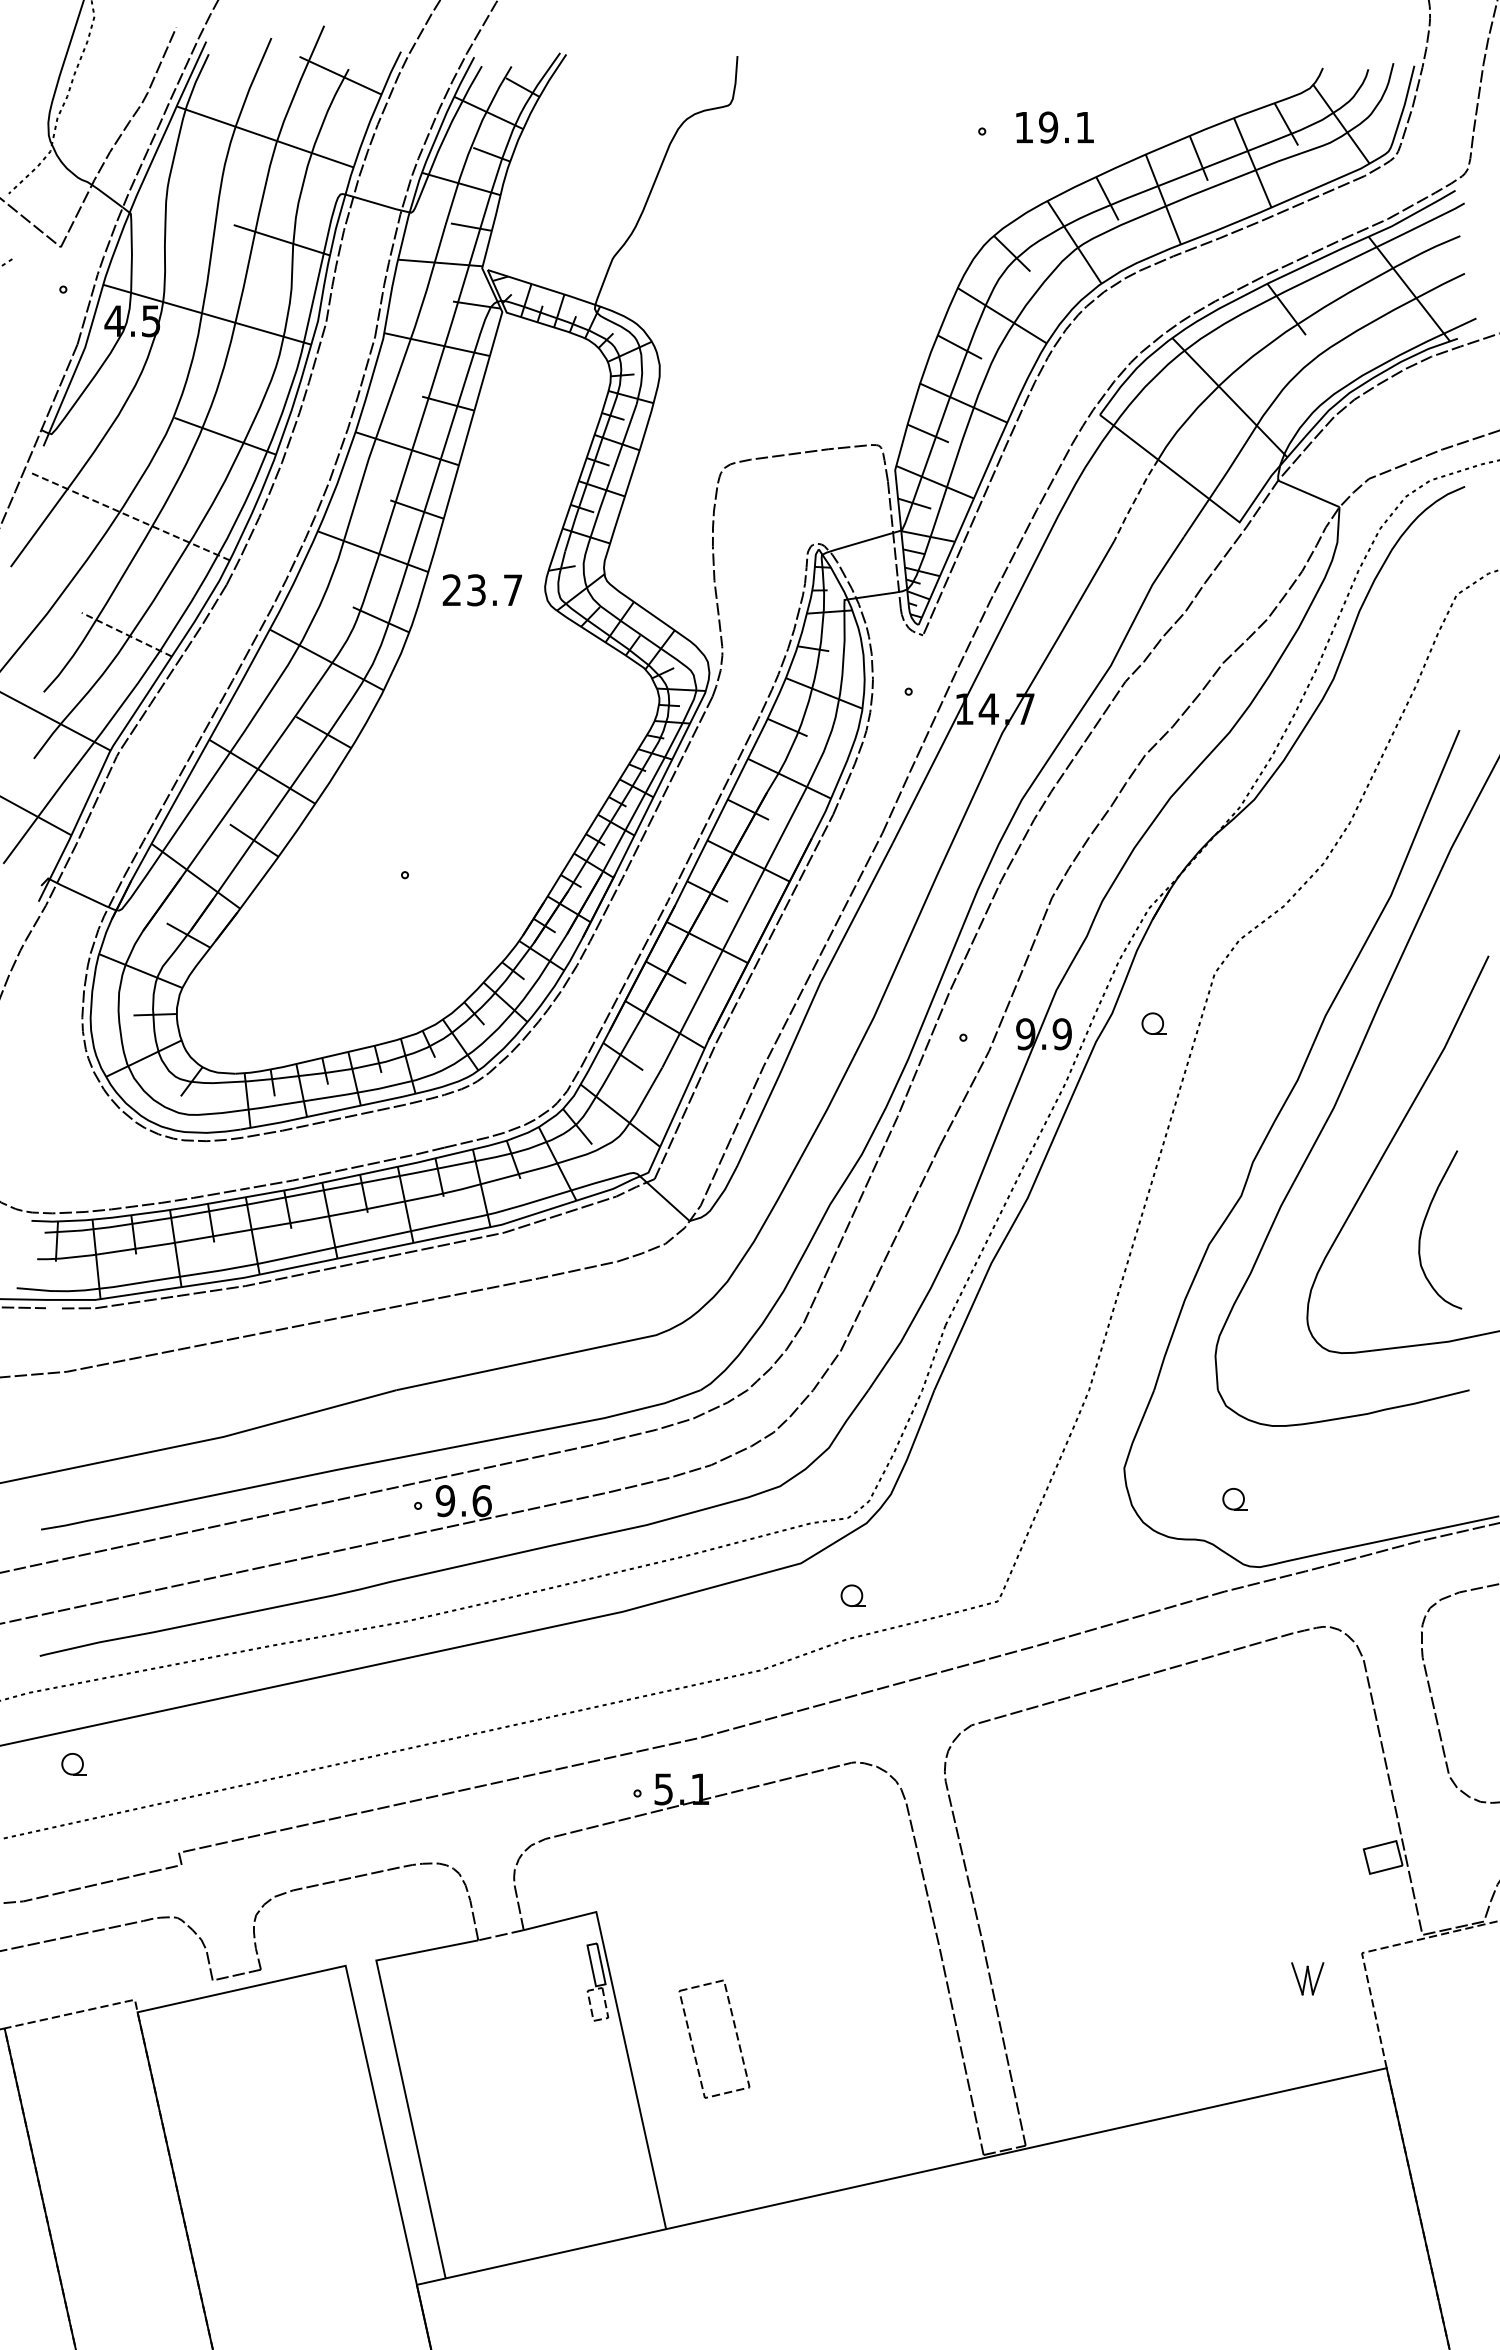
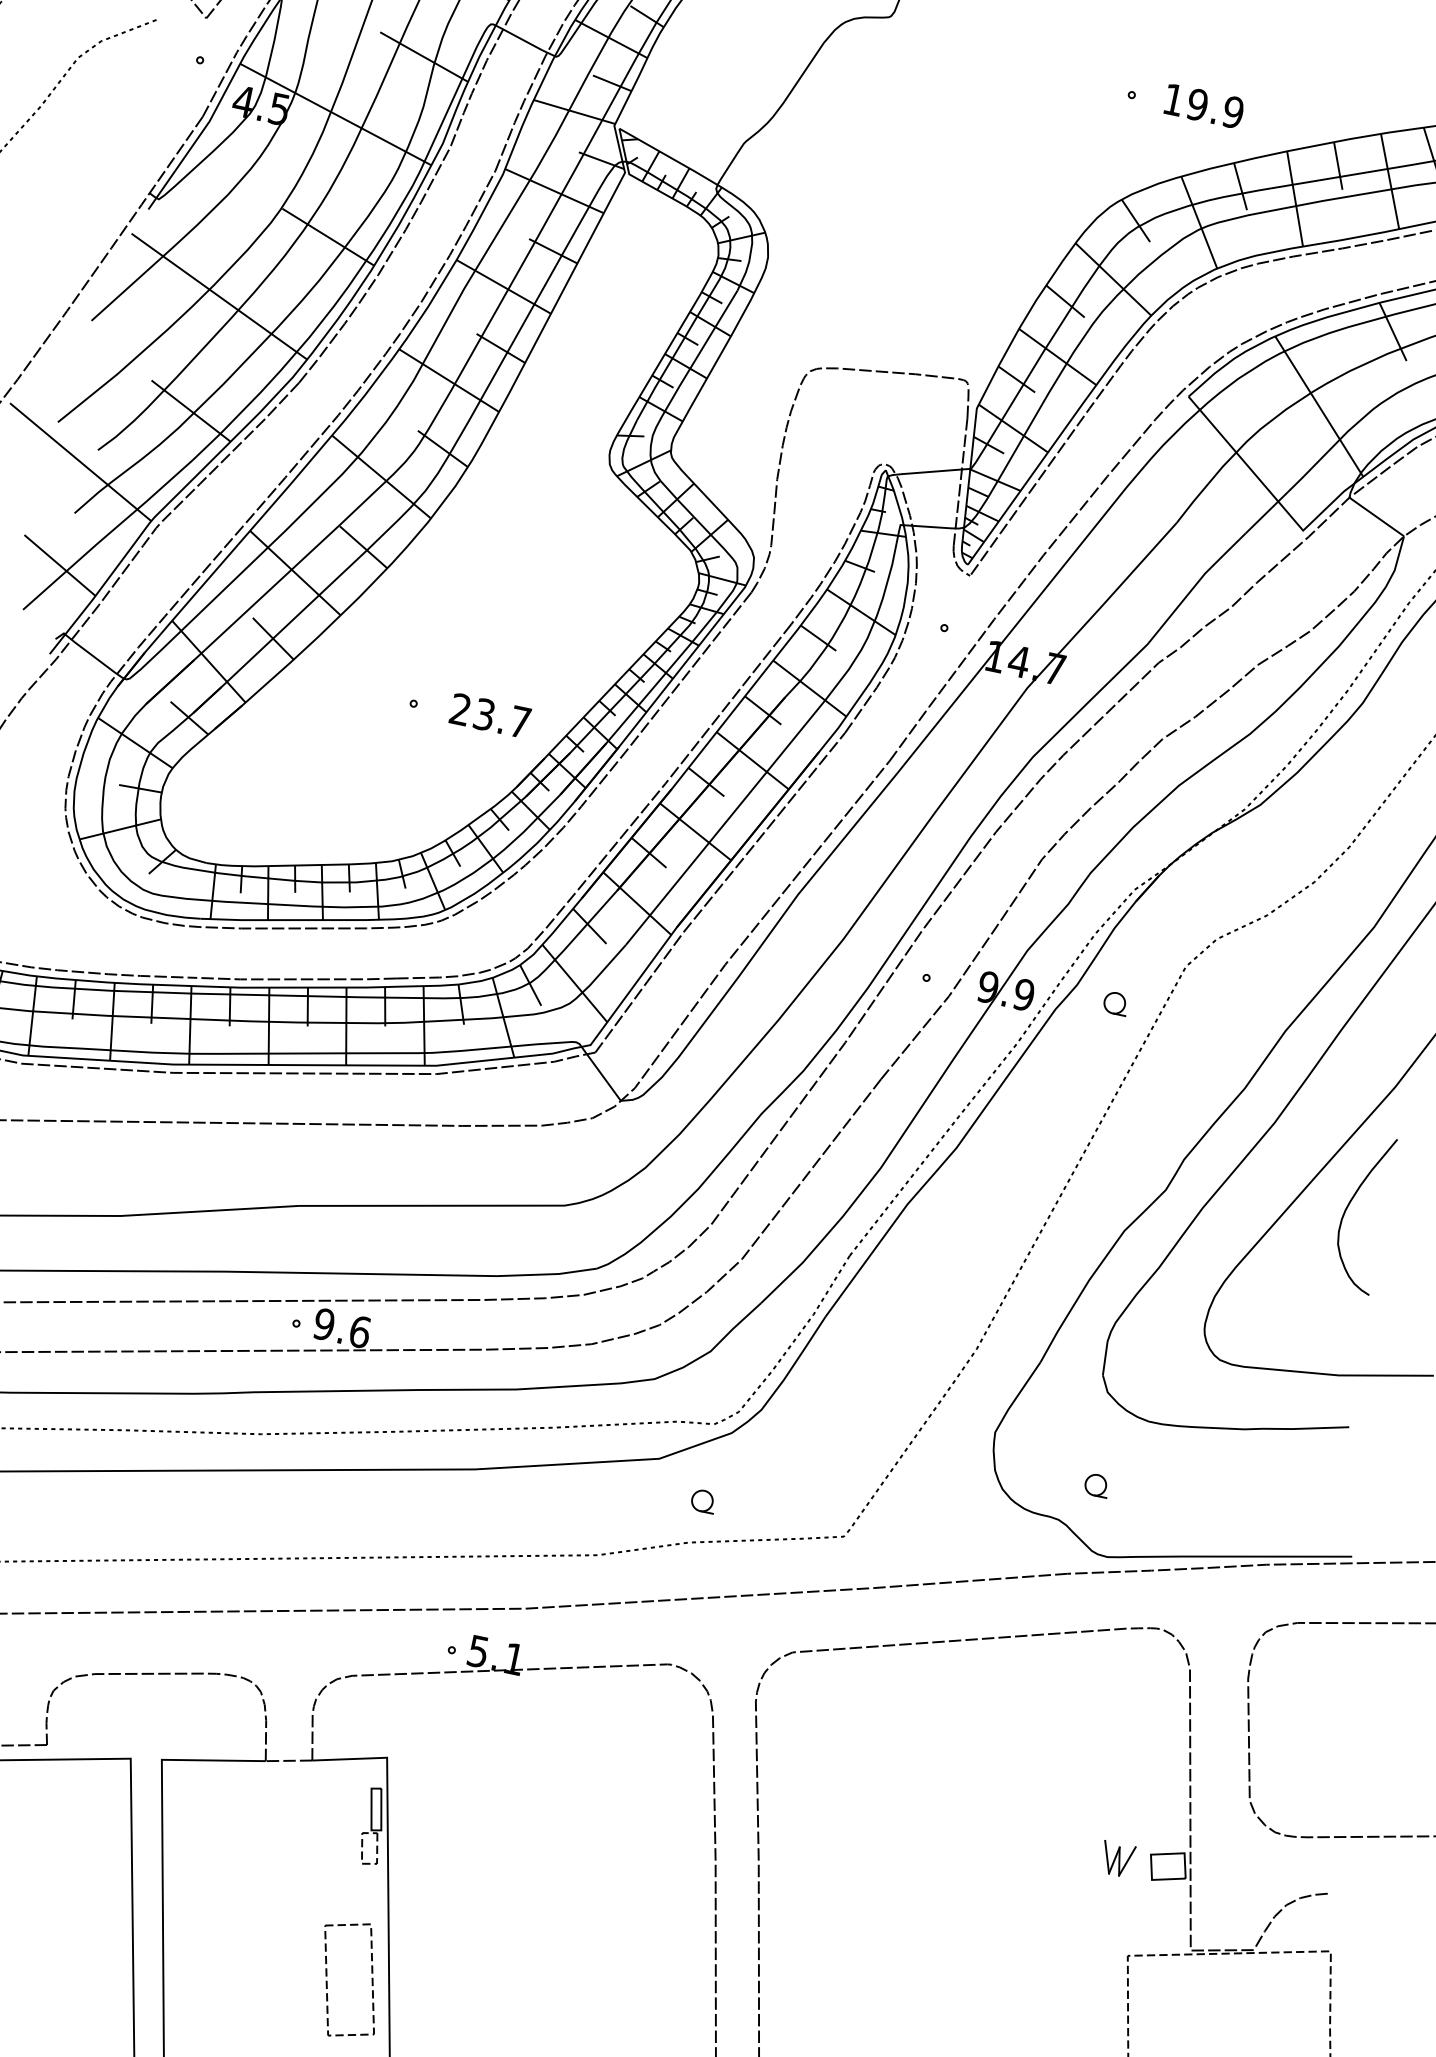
text: (1084, 127) -> (1232, 112), 19.1 -> 19.9
line: (1135, 499) -> (1205, 486), dashed -> solid
line: (130, 516) -> (219, 296), dashed -> solid
text: (482, 590) -> (490, 716), moved
line: (126, 634) -> (190, 410), dashed -> solid
curve: (1424, 1224) -> (1349, 1204), moved
part: (1307, 1978) -> (1117, 1858), moved
part: (735, 2033) -> (371, 1978), moved

